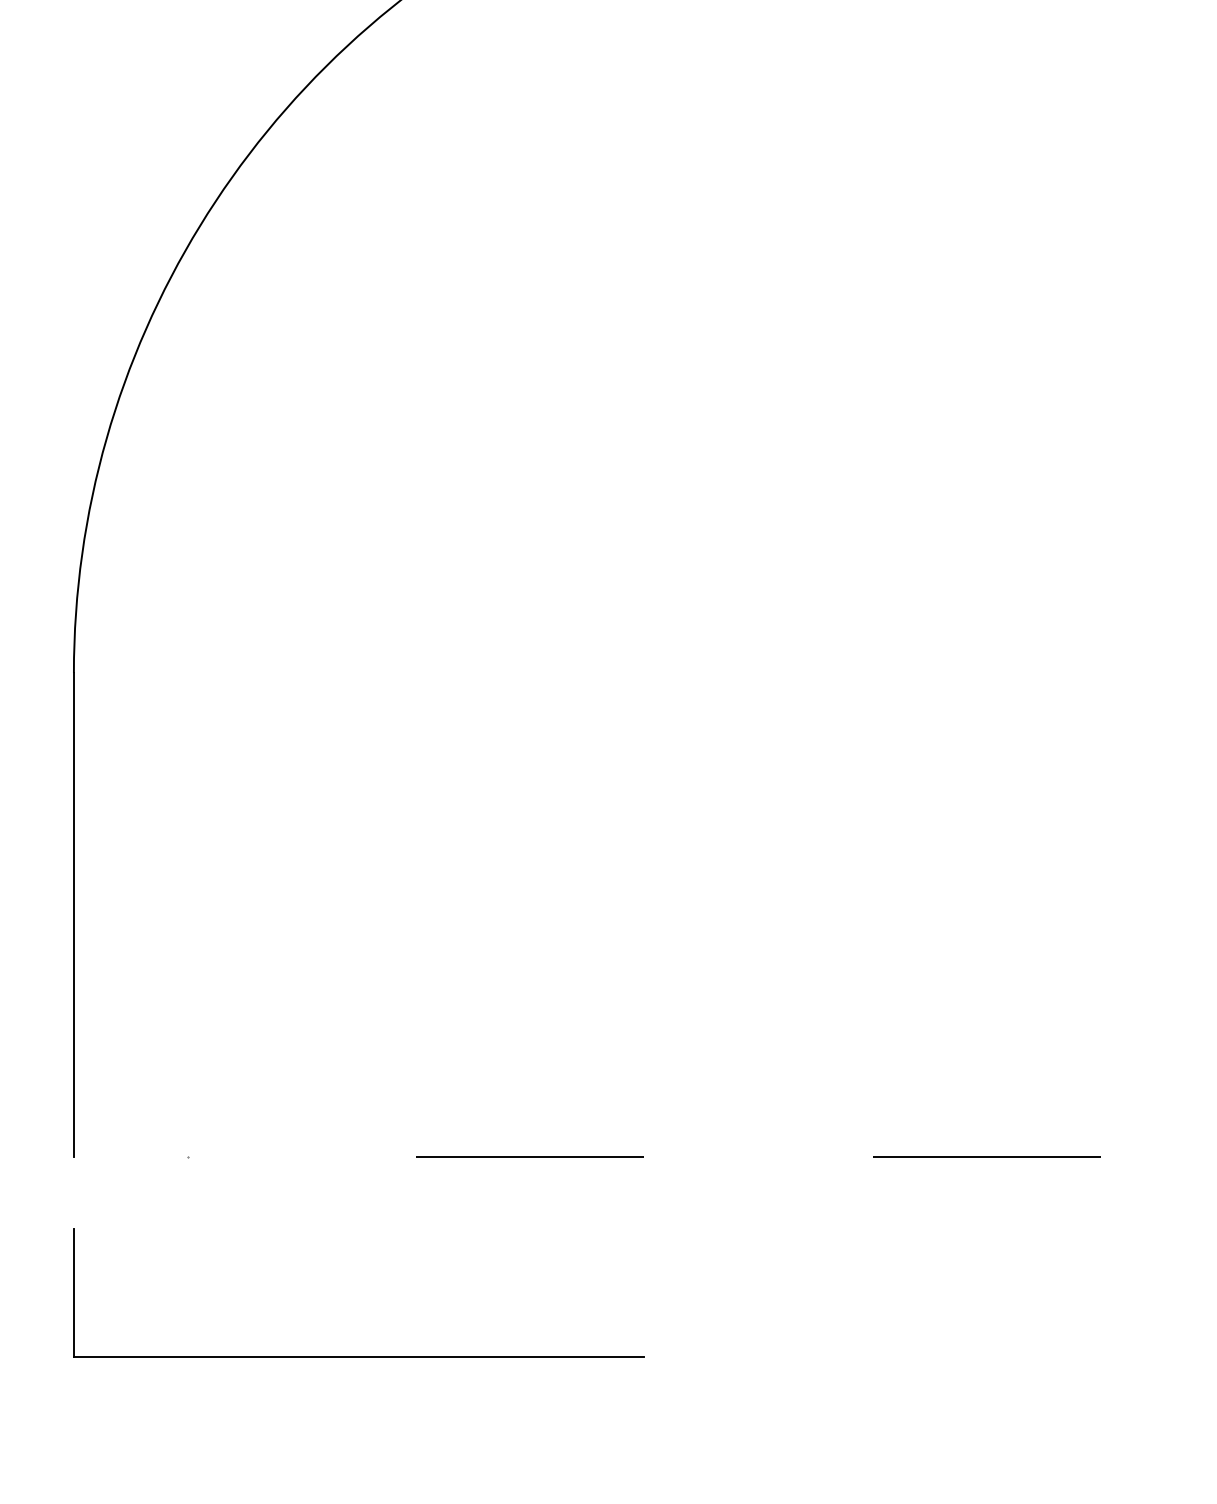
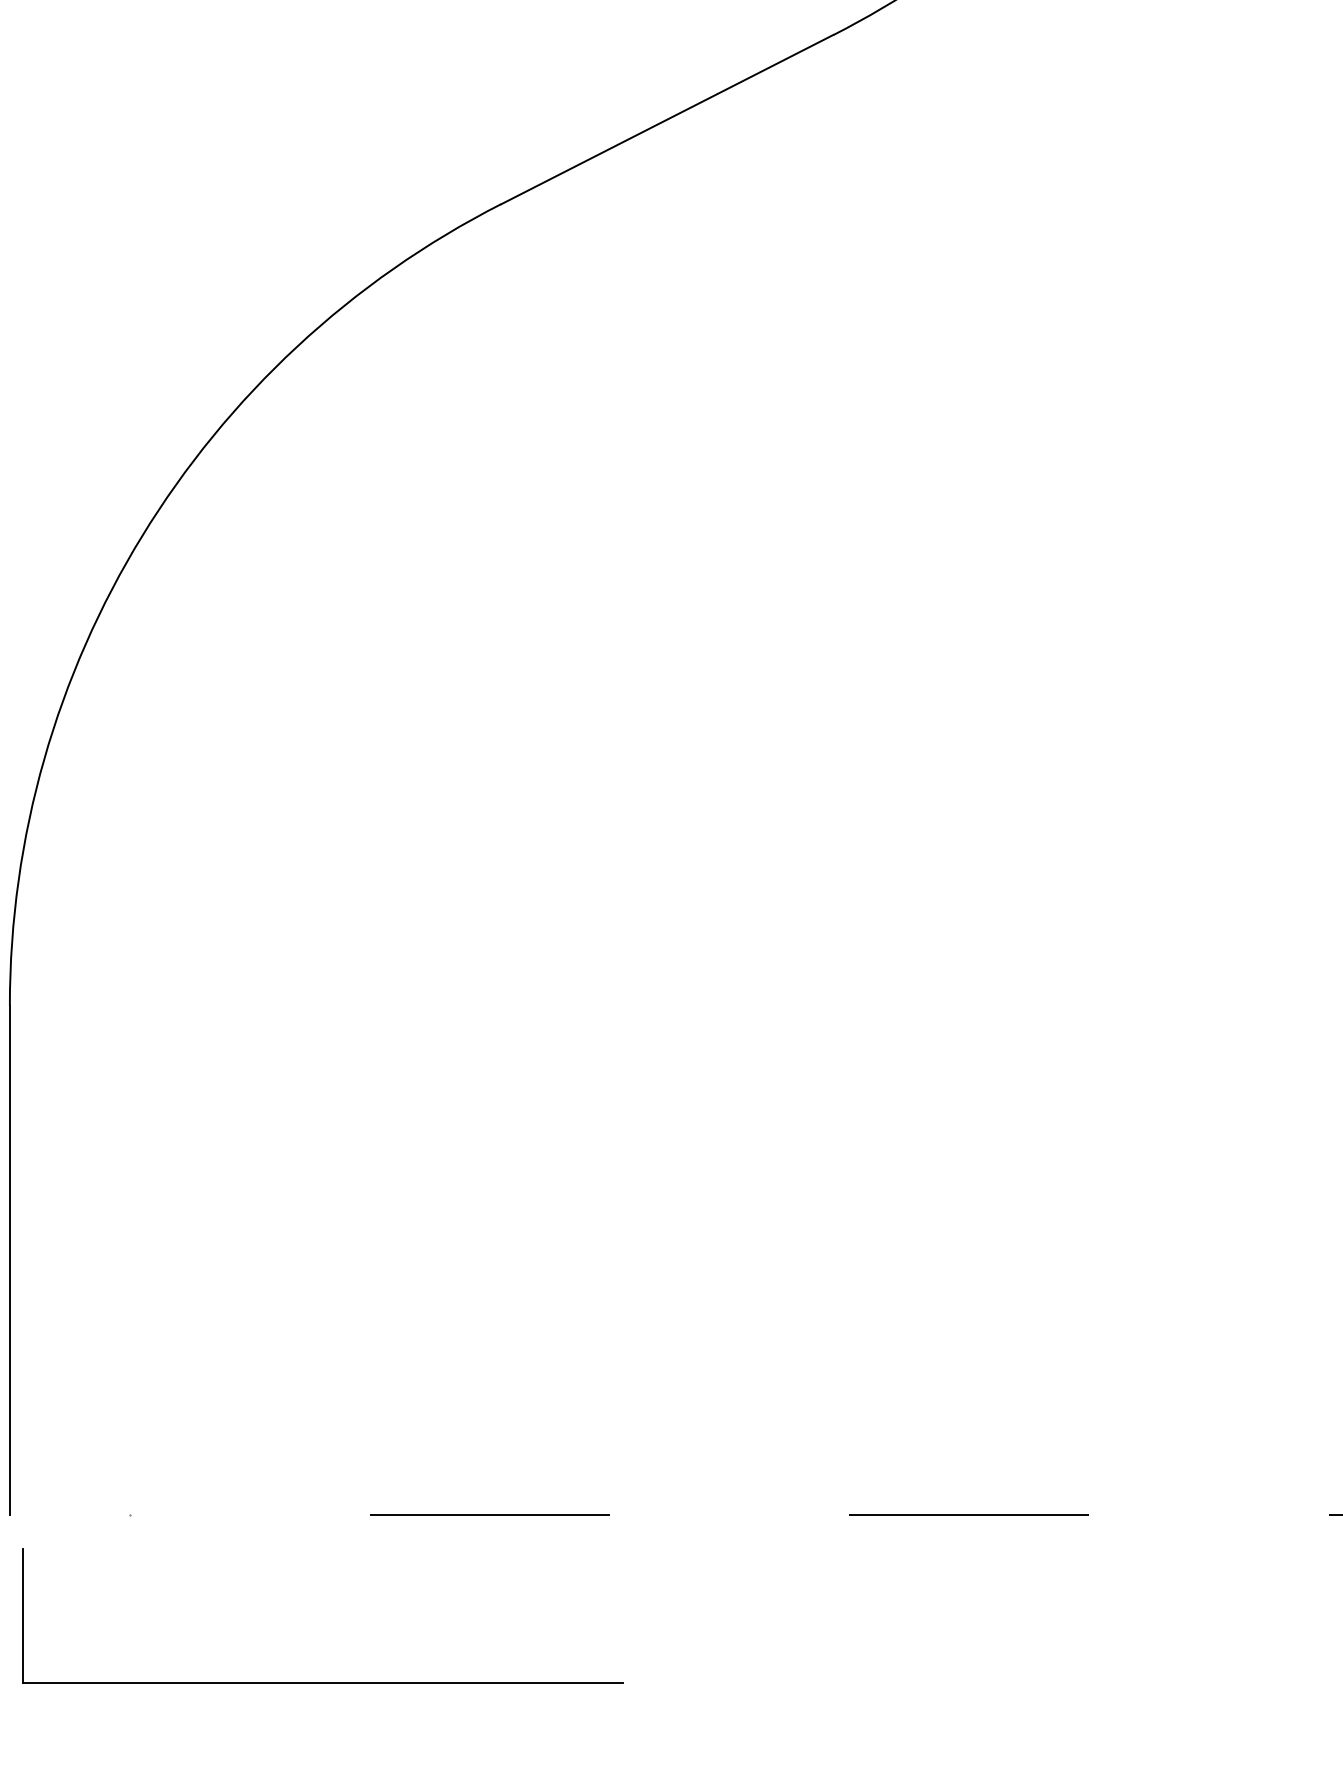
part: (358, 1356) -> (322, 1682), moved

